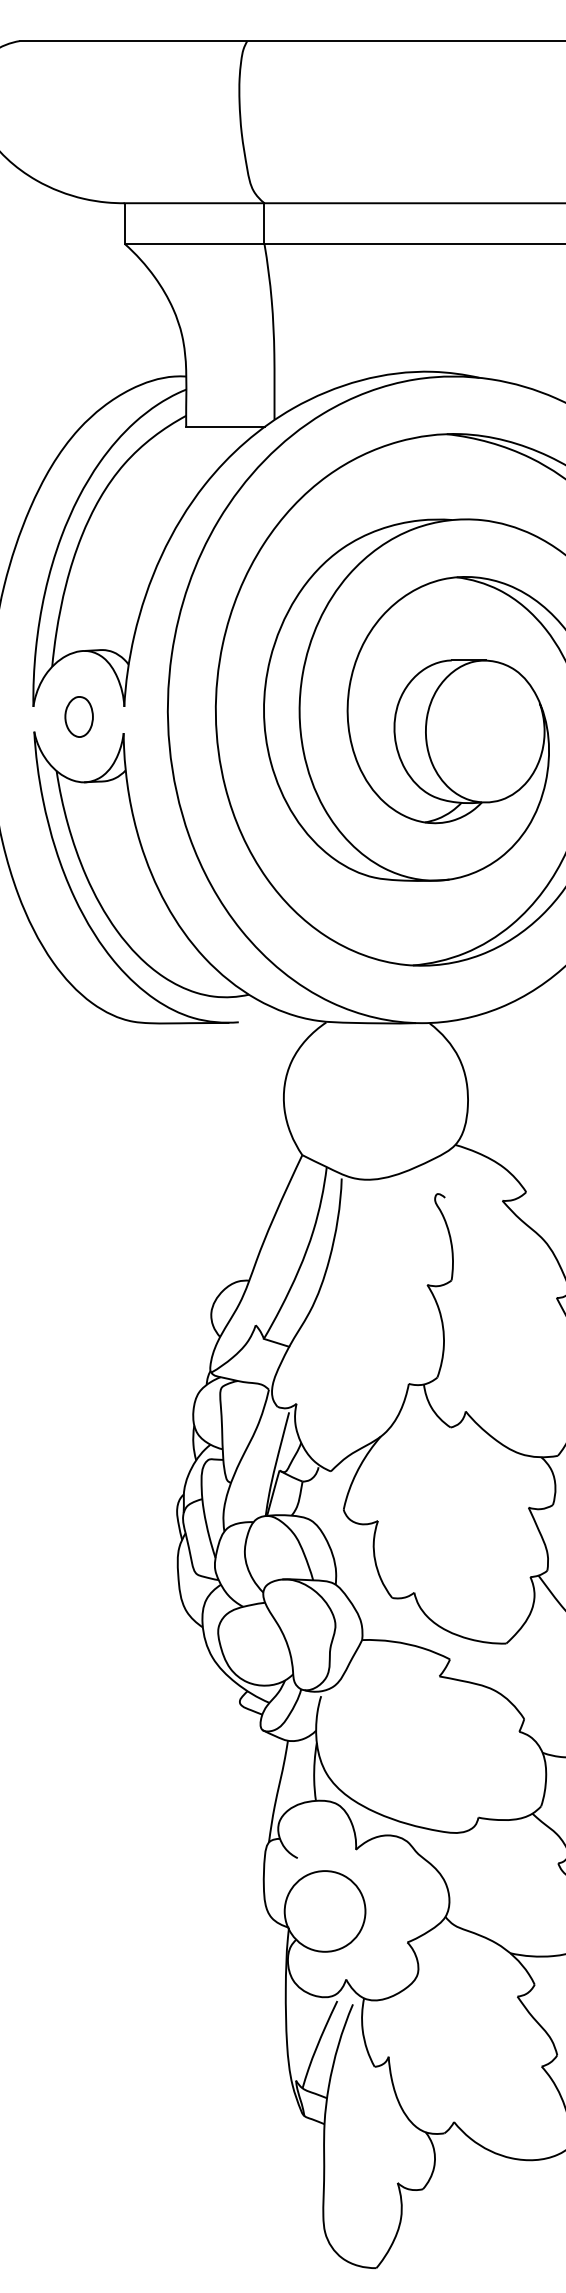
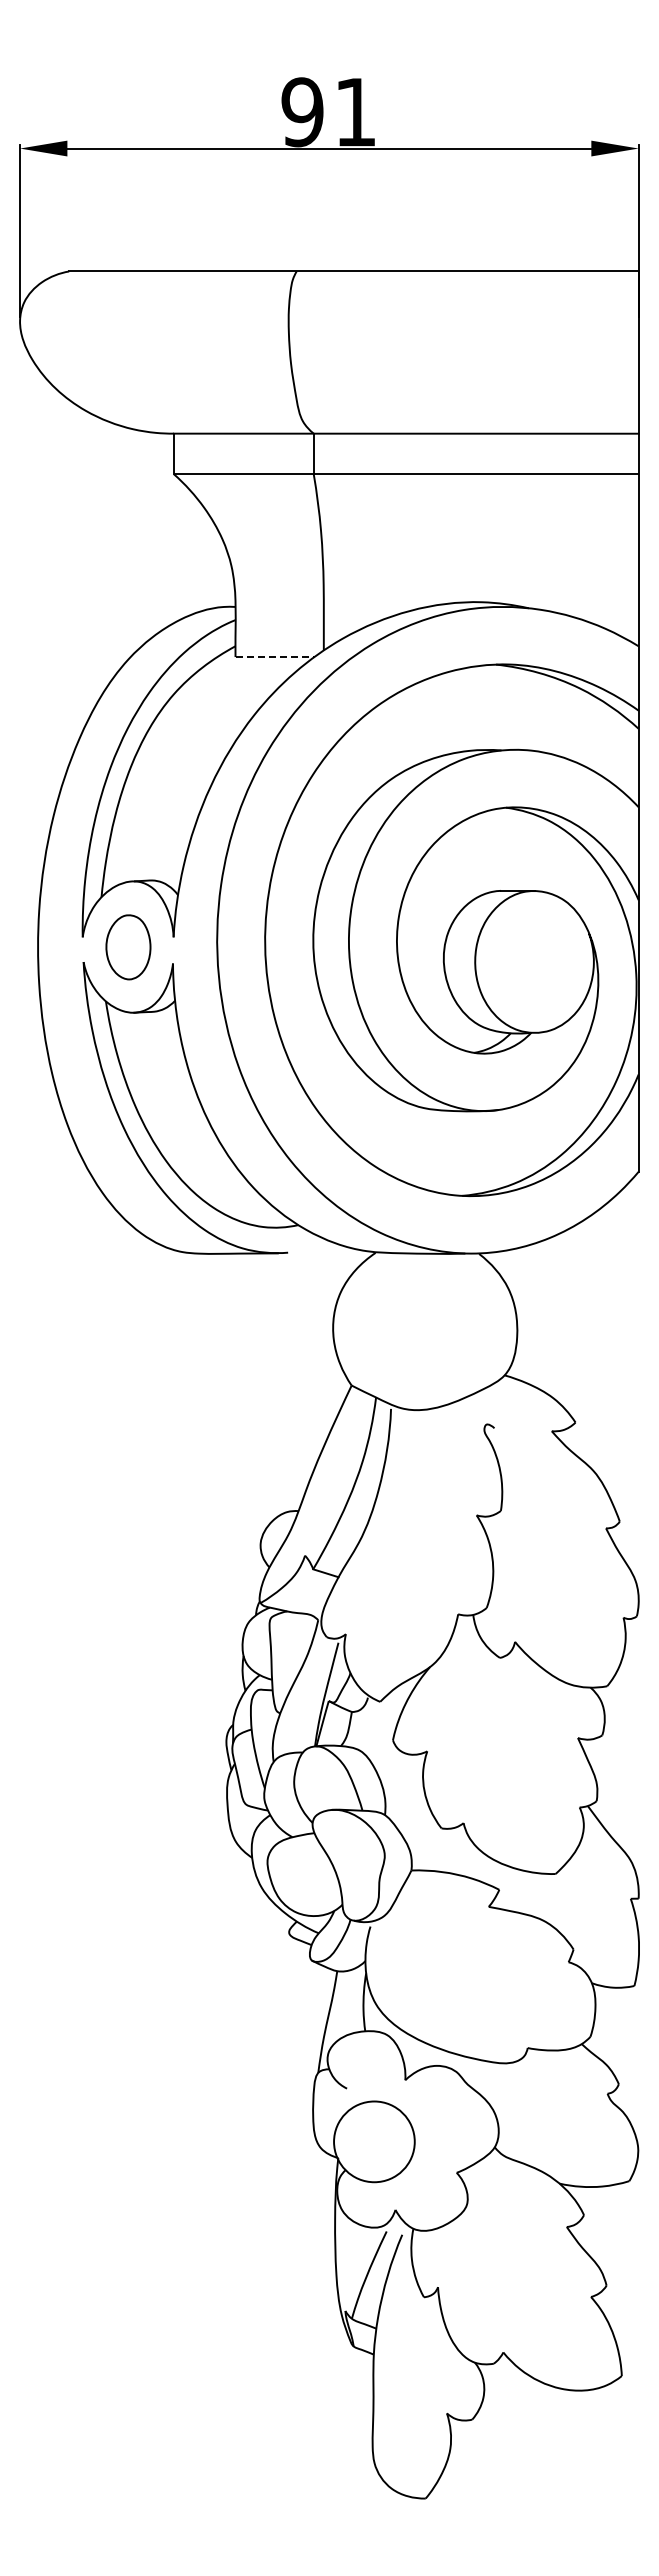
line: (226, 427) -> (275, 657), solid -> dashed
part: (79, 717) -> (128, 947), size x1.6

